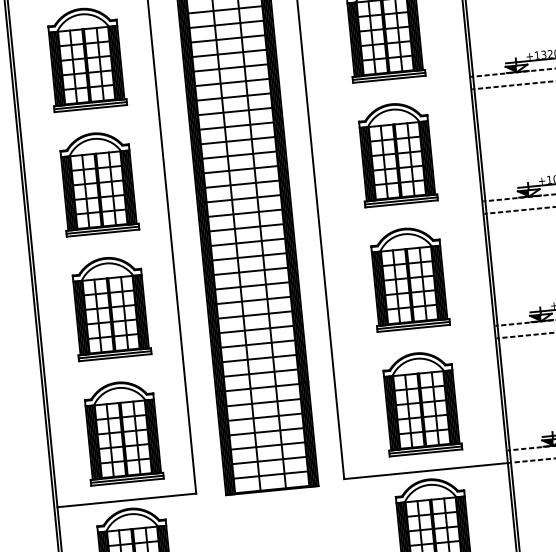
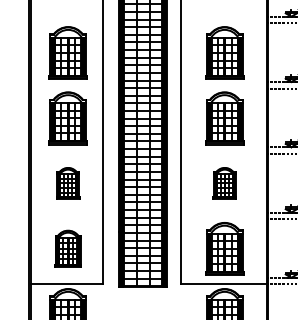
part: (408, 278) -> (224, 183), size x0.6
part: (108, 307) -> (67, 183), size x0.6
part: (121, 431) -> (67, 248), size x0.7

